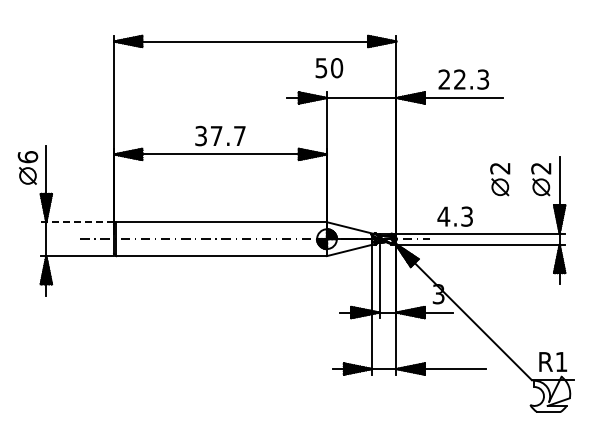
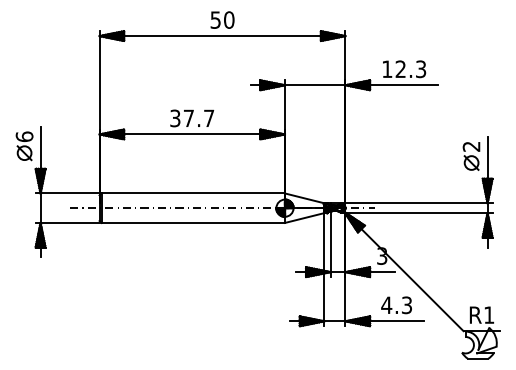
text: (329, 68) -> (222, 20), moved
text: (443, 79) -> (386, 69), 22.3 -> 12.3
part: (500, 179) -> (436, 156), removed
text: (454, 216) -> (396, 305), moved
line: (77, 222) -> (67, 193), dashed -> solid

